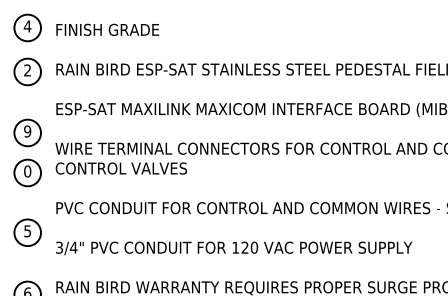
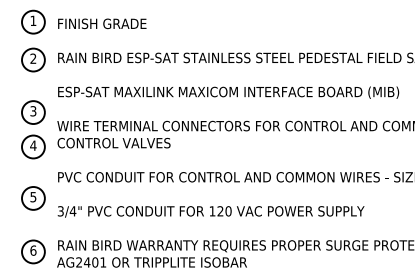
text: (27, 26) -> (33, 20), 4 -> 1
text: (27, 131) -> (33, 111), 9 -> 3
text: (27, 171) -> (33, 145), 0 -> 4

